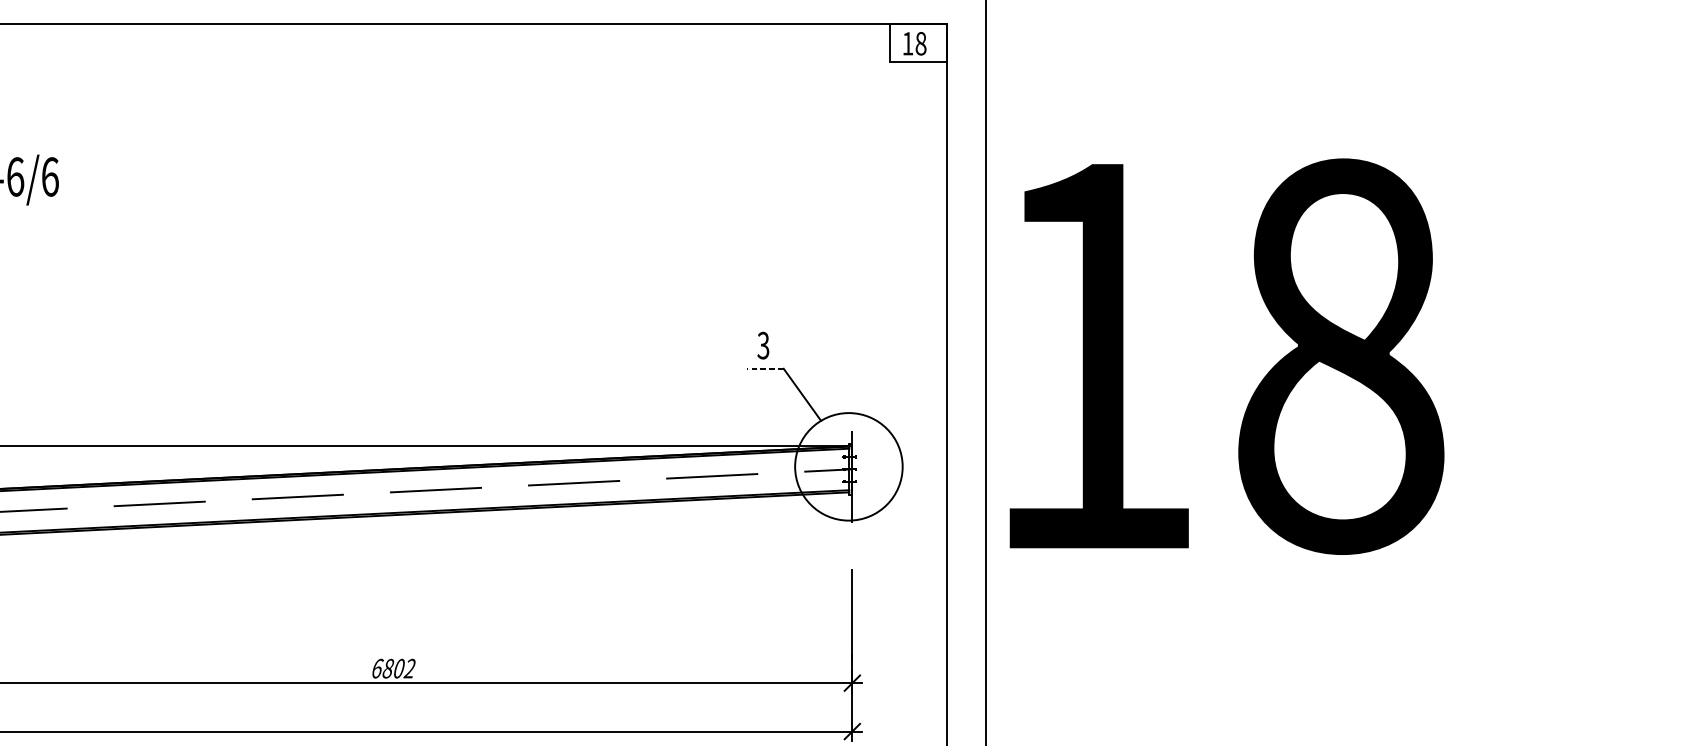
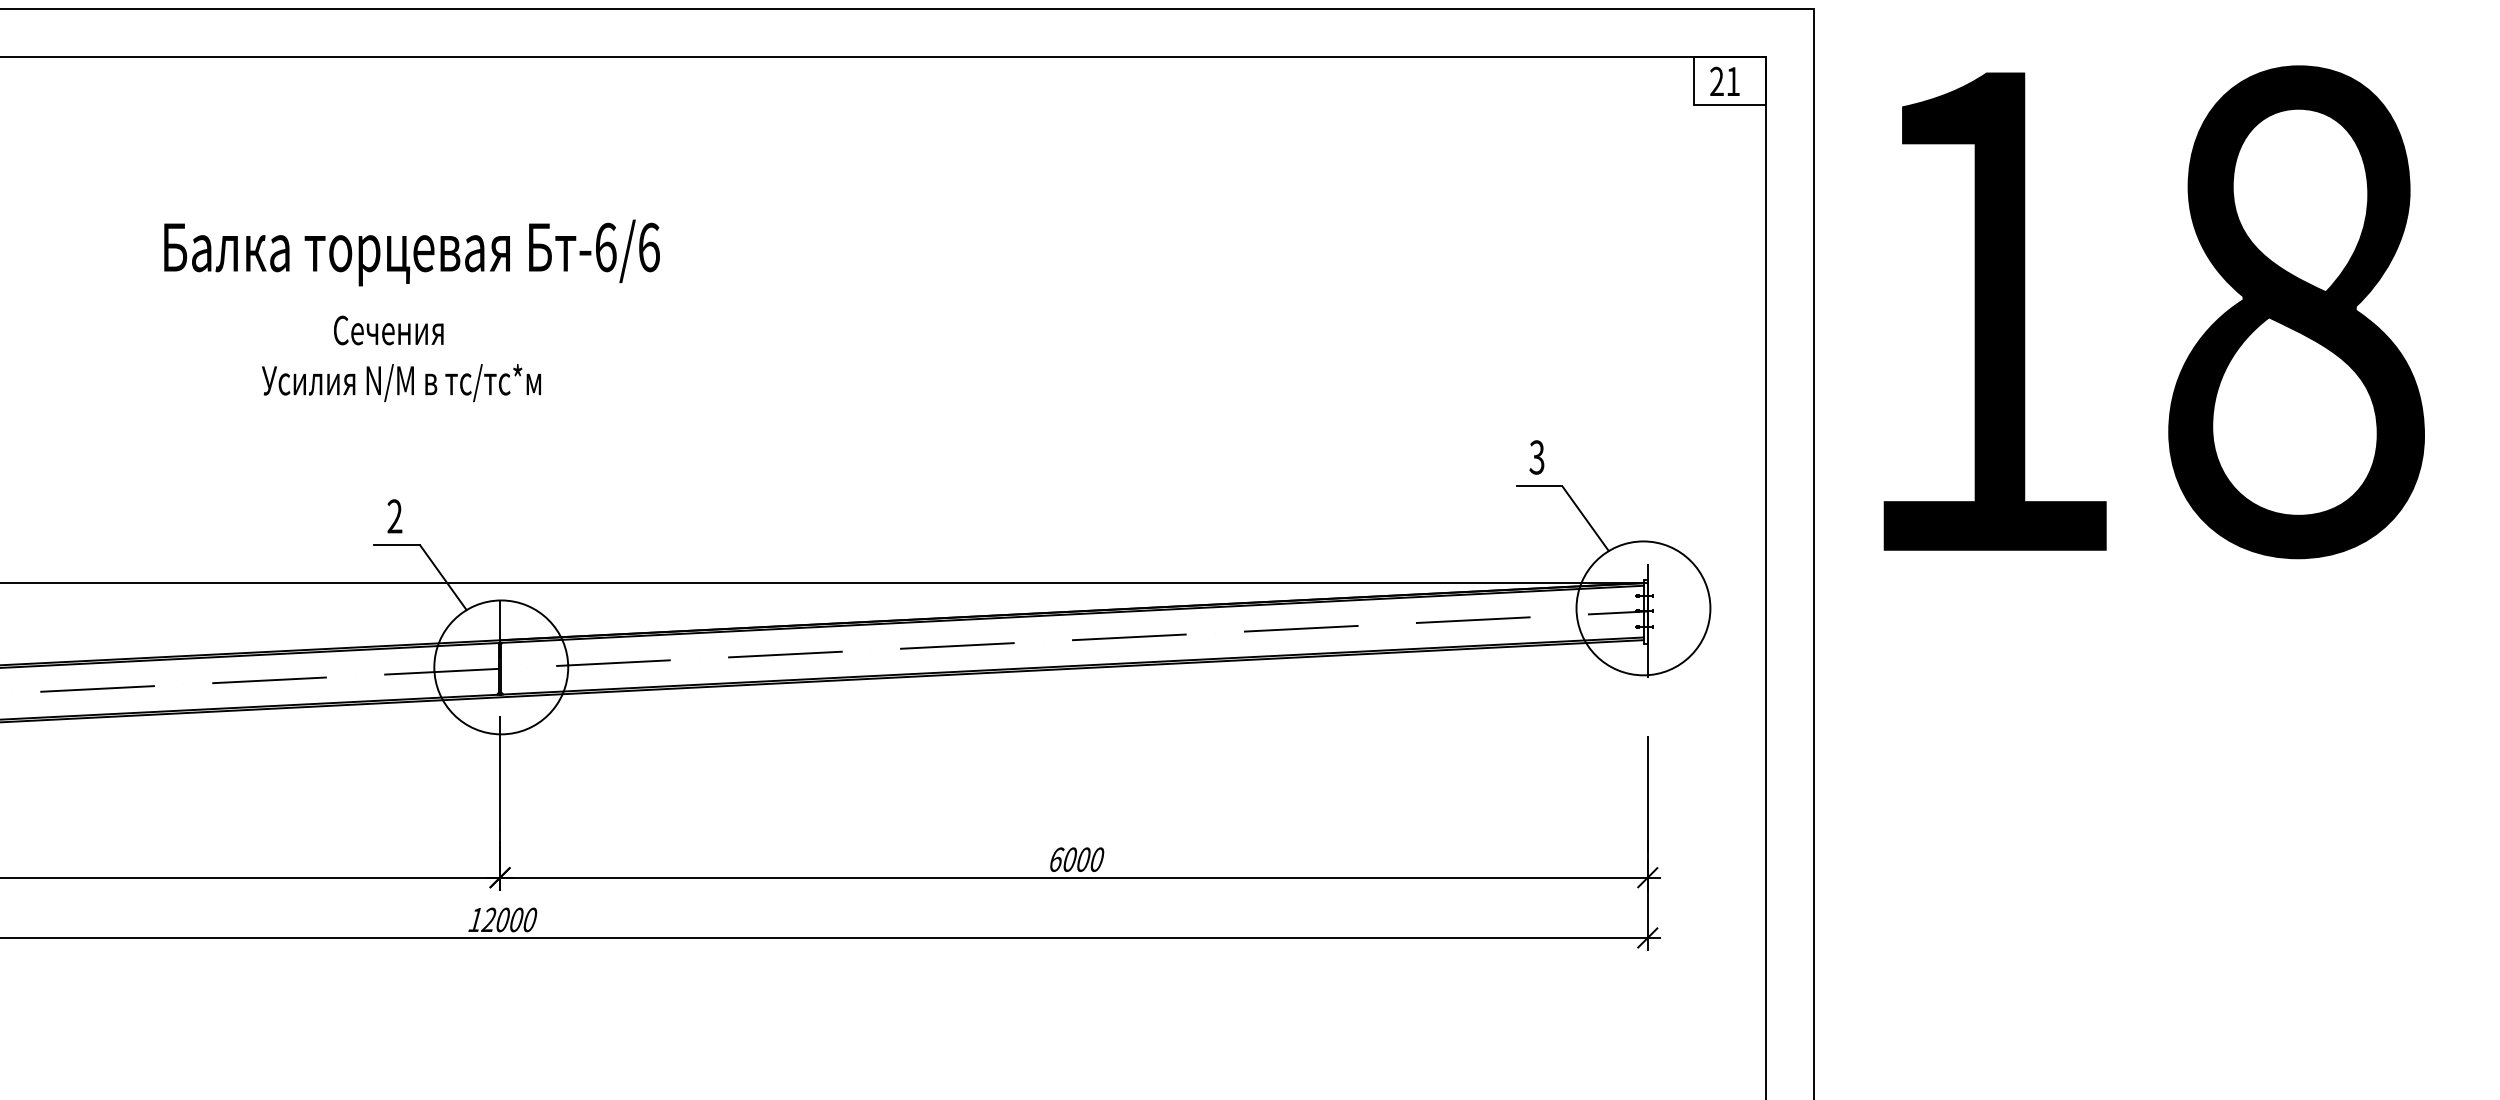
text: (914, 43) -> (1725, 81), 18 -> 21
text: (1226, 356) -> (2153, 312), moved
line: (765, 368) -> (1539, 486), dashed -> solid
text: (399, 668) -> (1083, 859), 6802 -> 6000

